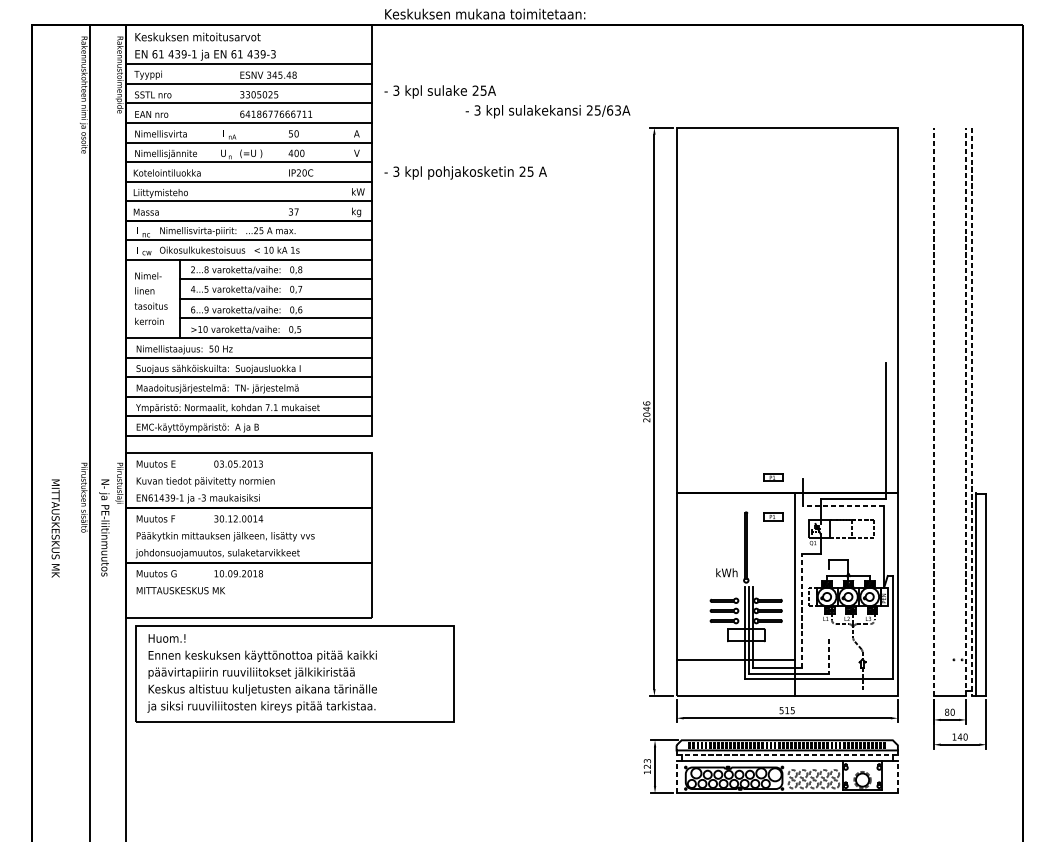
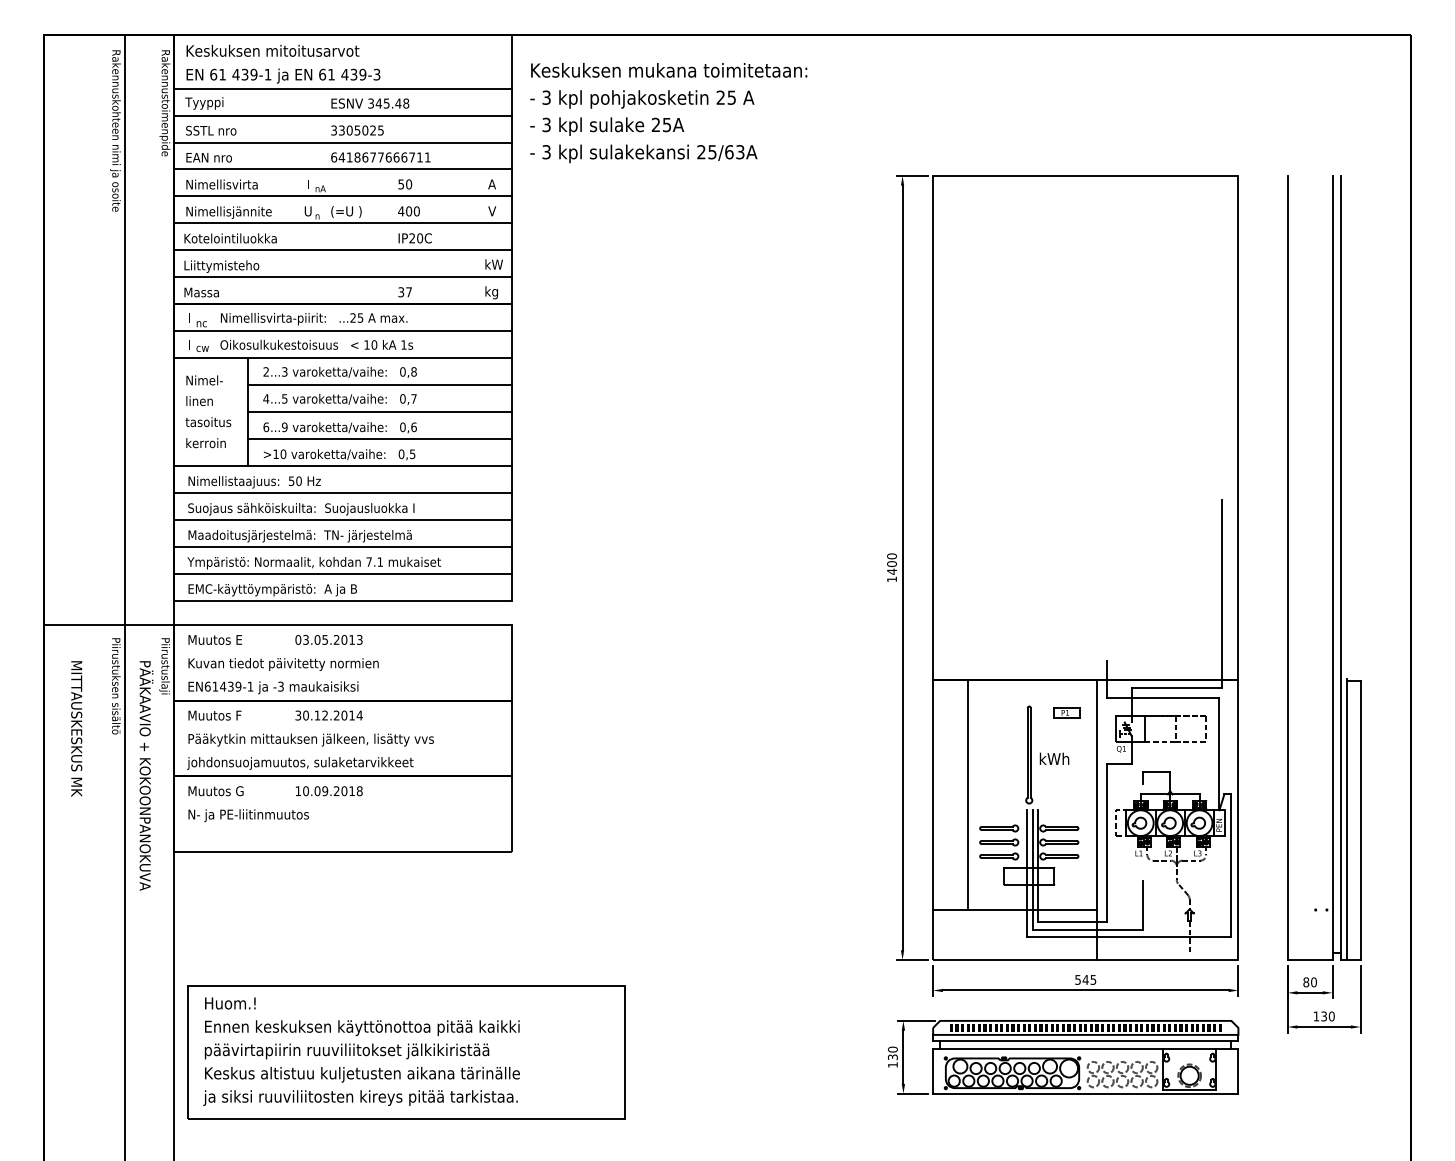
text: (485, 14) -> (669, 70), moved
text: (547, 111) -> (643, 153), moved
text: (465, 173) -> (642, 99), moved
text: (206, 269) -> (284, 371), 2...8 -> 2...3
text: (646, 411) -> (891, 567), 2046 -> 1400
line: (933, 411) -> (1287, 567), dashed -> solid
line: (966, 411) -> (1332, 567), dashed -> solid
line: (971, 412) -> (1340, 568), dashed -> solid
line: (78, 453) -> (108, 625), added
part: (773, 477) -> (1066, 658), removed
line: (842, 505) -> (1162, 697), dashed -> solid
text: (244, 518) -> (336, 715), 30.12.0014 -> 30.12.2014
text: (104, 563) -> (144, 776), N- ja PE-liitinmuutos -> PÄÄKAAVIO + KOKOONPANOKUVA
text: (726, 572) -> (1054, 758), moved
line: (702, 576) -> (968, 794), added
text: (181, 591) -> (250, 815), MITTAUSKESKUS MK -> N- ja PE-liitinmuutos
line: (802, 610) -> (1106, 842), dashed -> solid
line: (828, 656) -> (1142, 905), dashed -> solid
part: (294, 674) -> (406, 1052), moved
text: (787, 710) -> (1085, 979), 515 -> 545
text: (960, 737) -> (1324, 1016), 140 -> 130
line: (787, 754) -> (1085, 1040), dashed -> solid
text: (647, 763) -> (892, 1053), 123 -> 130
line: (676, 776) -> (933, 1070), dashed -> solid
line: (897, 776) -> (1238, 1070), dashed -> solid

